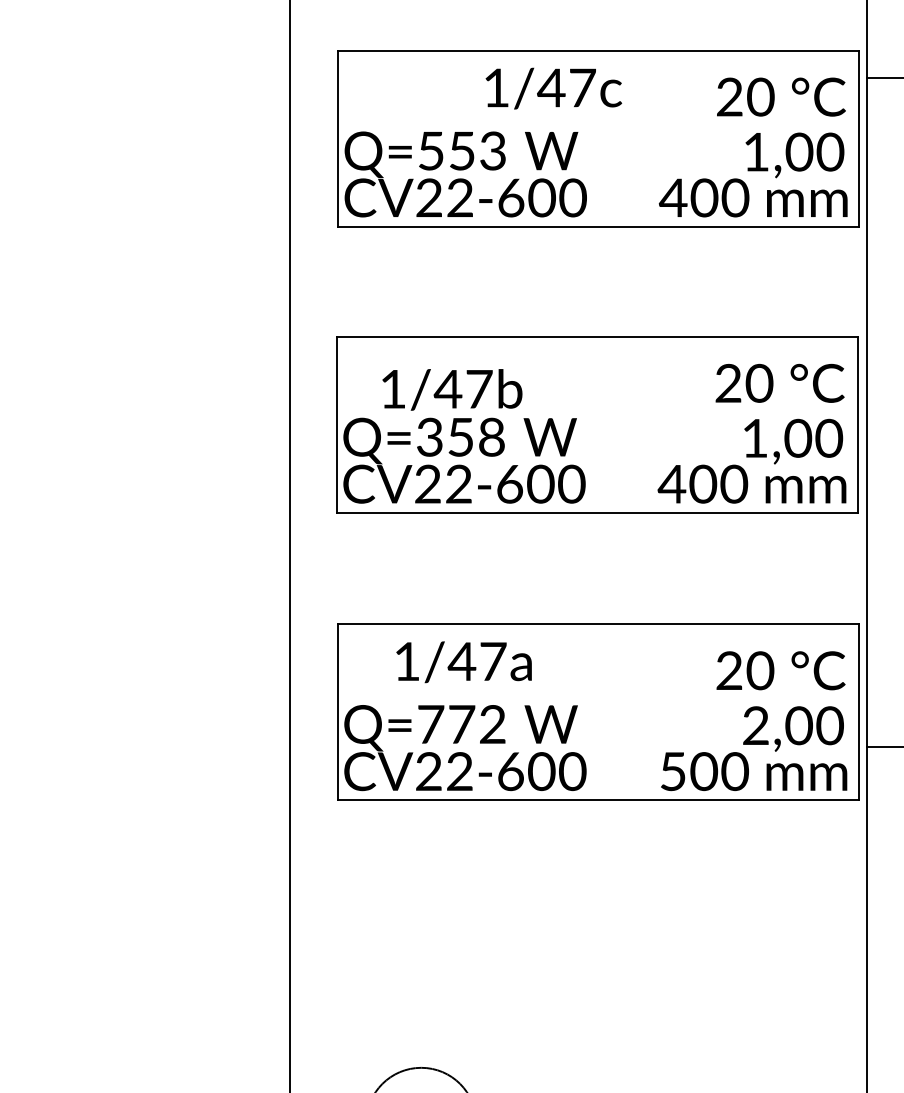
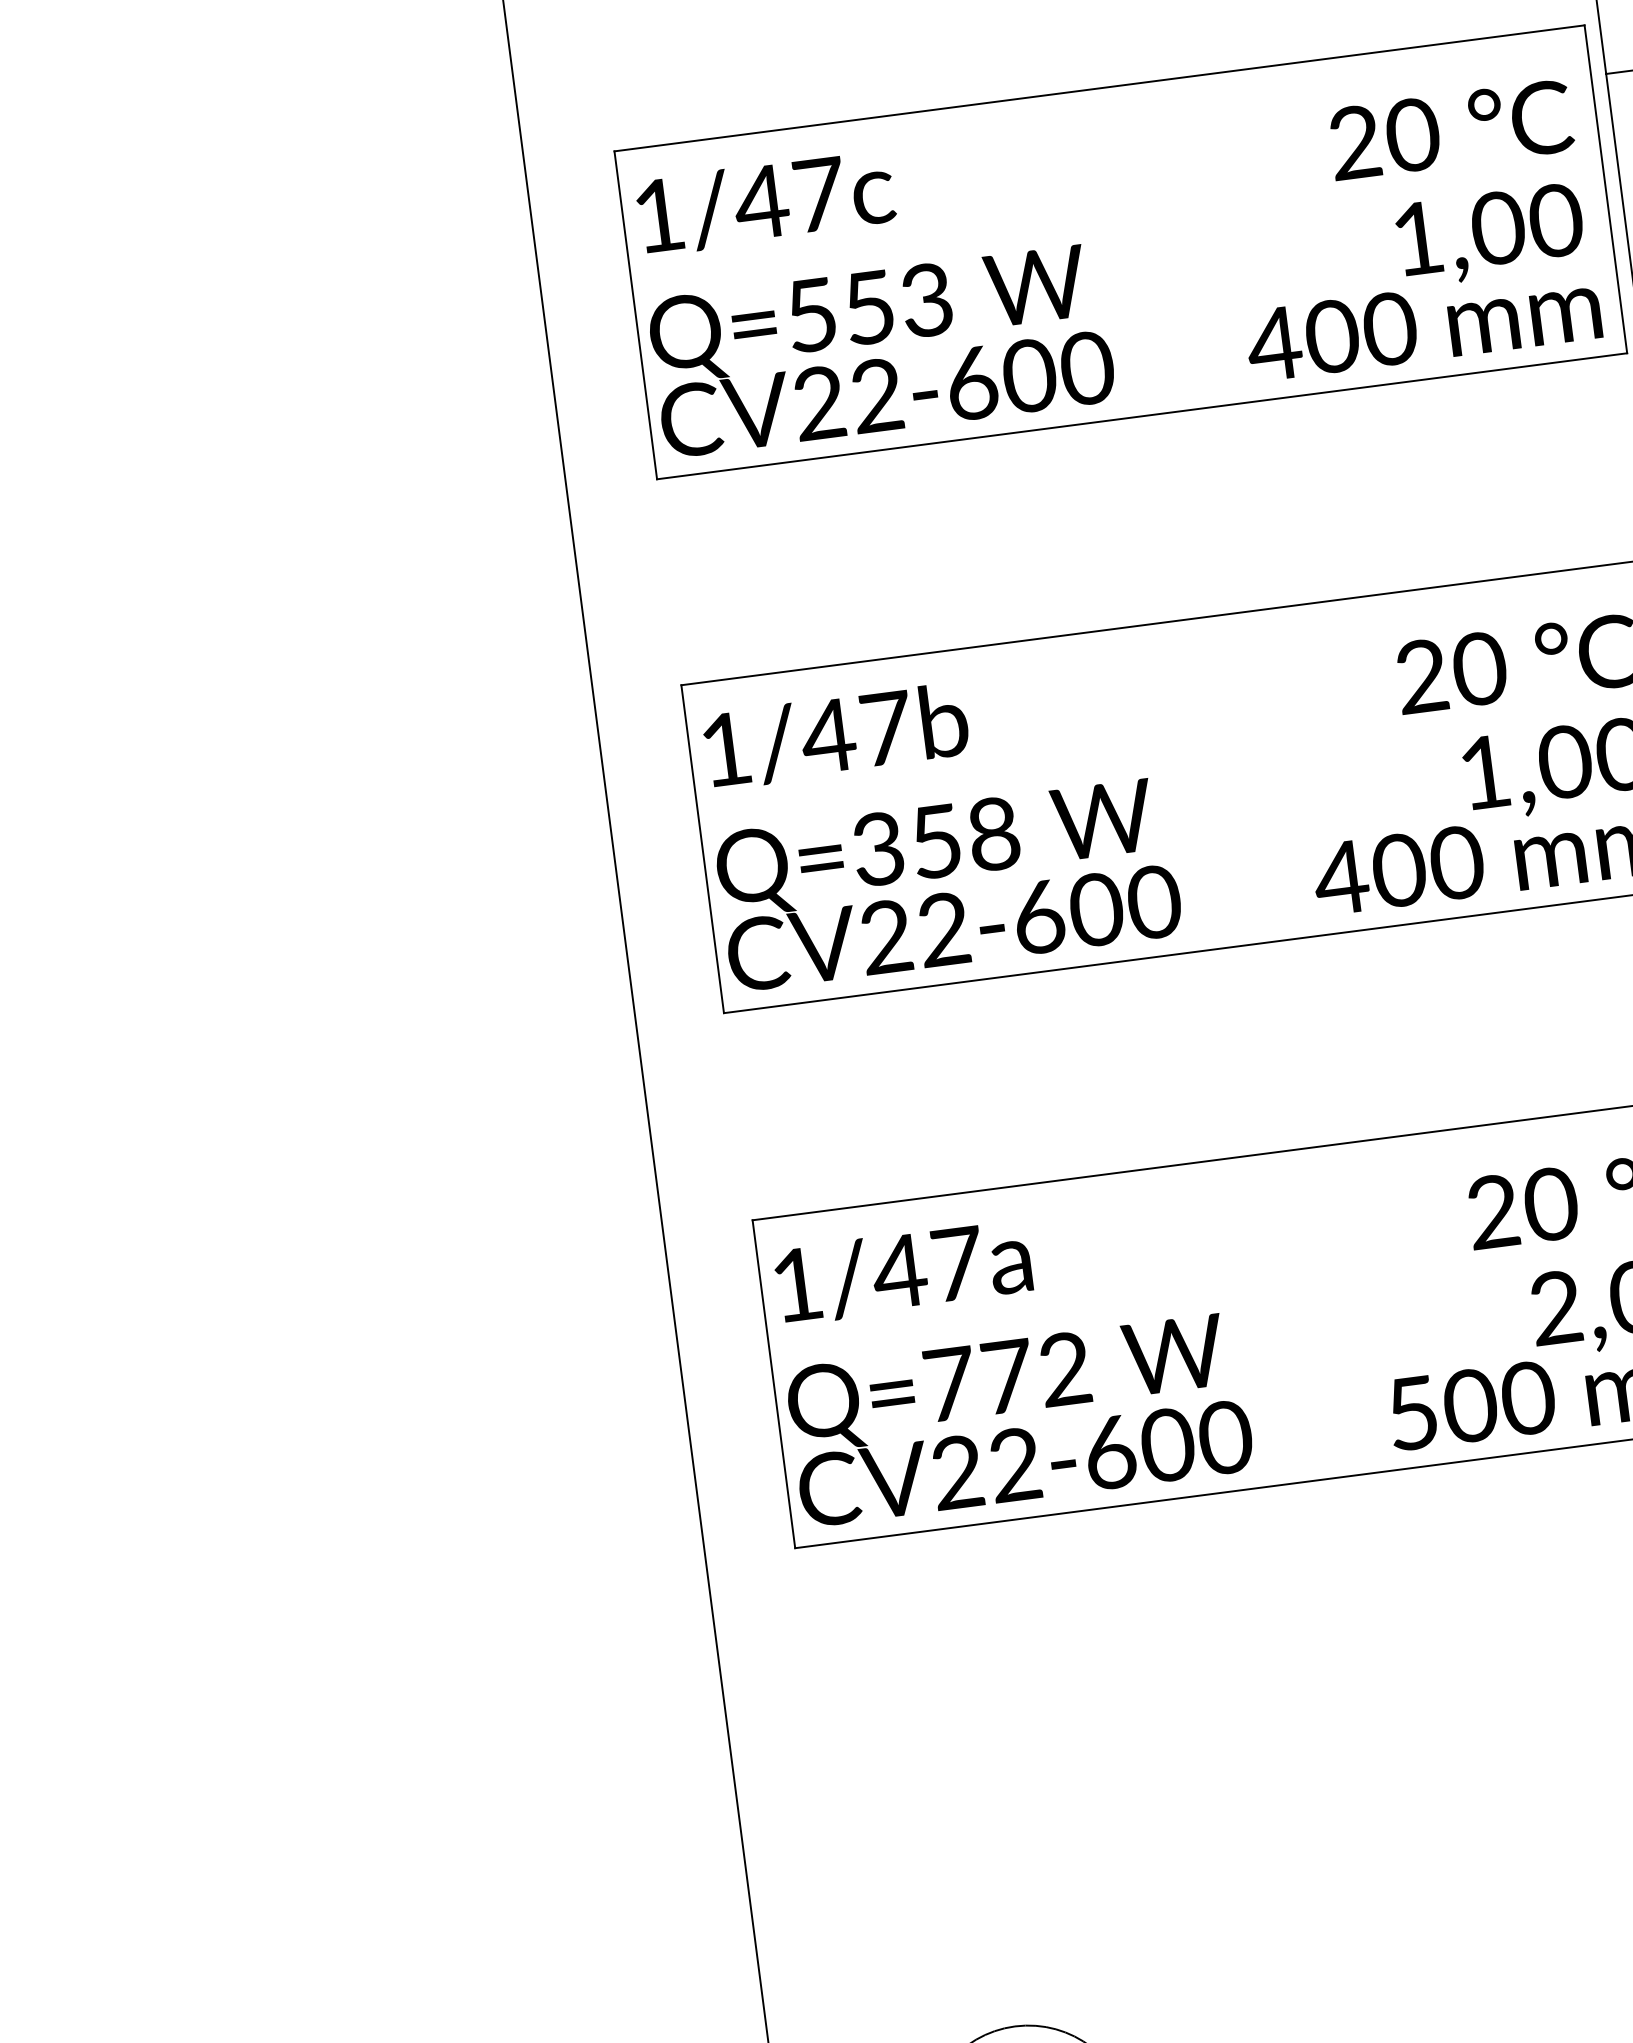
text: (553, 88) -> (765, 202), moved
text: (452, 389) -> (836, 735), moved
text: (463, 662) -> (902, 1272), moved

